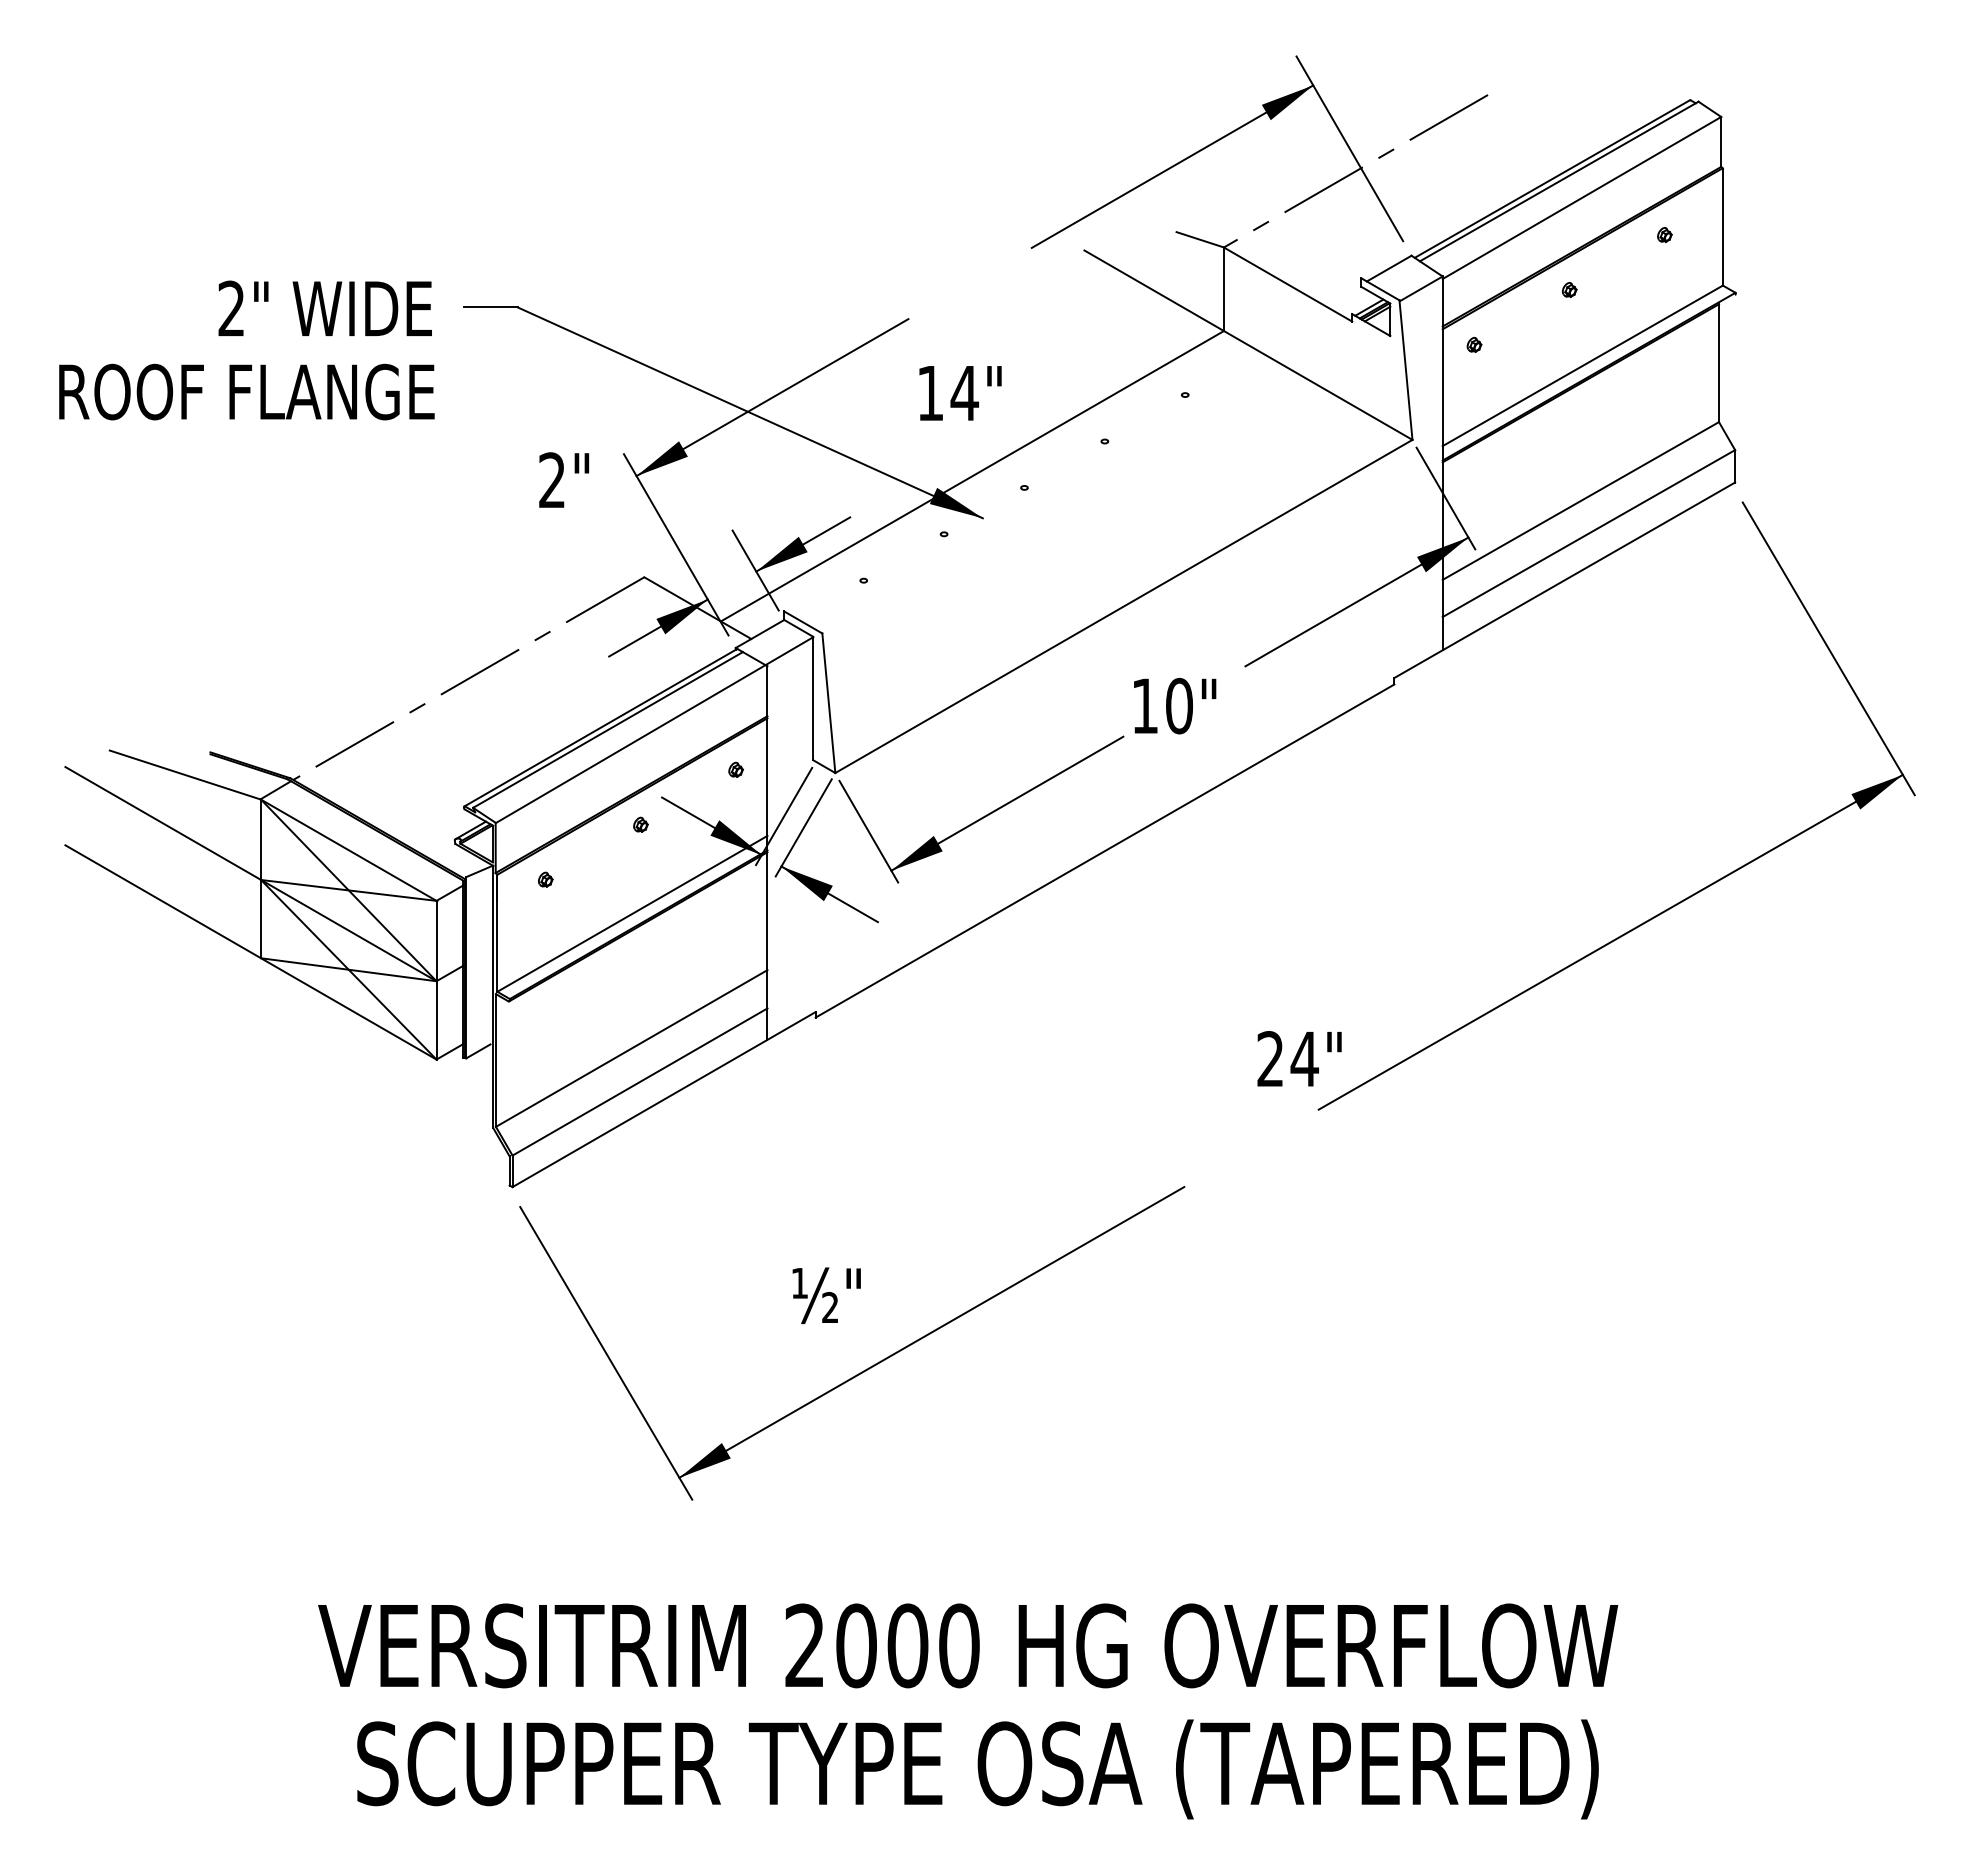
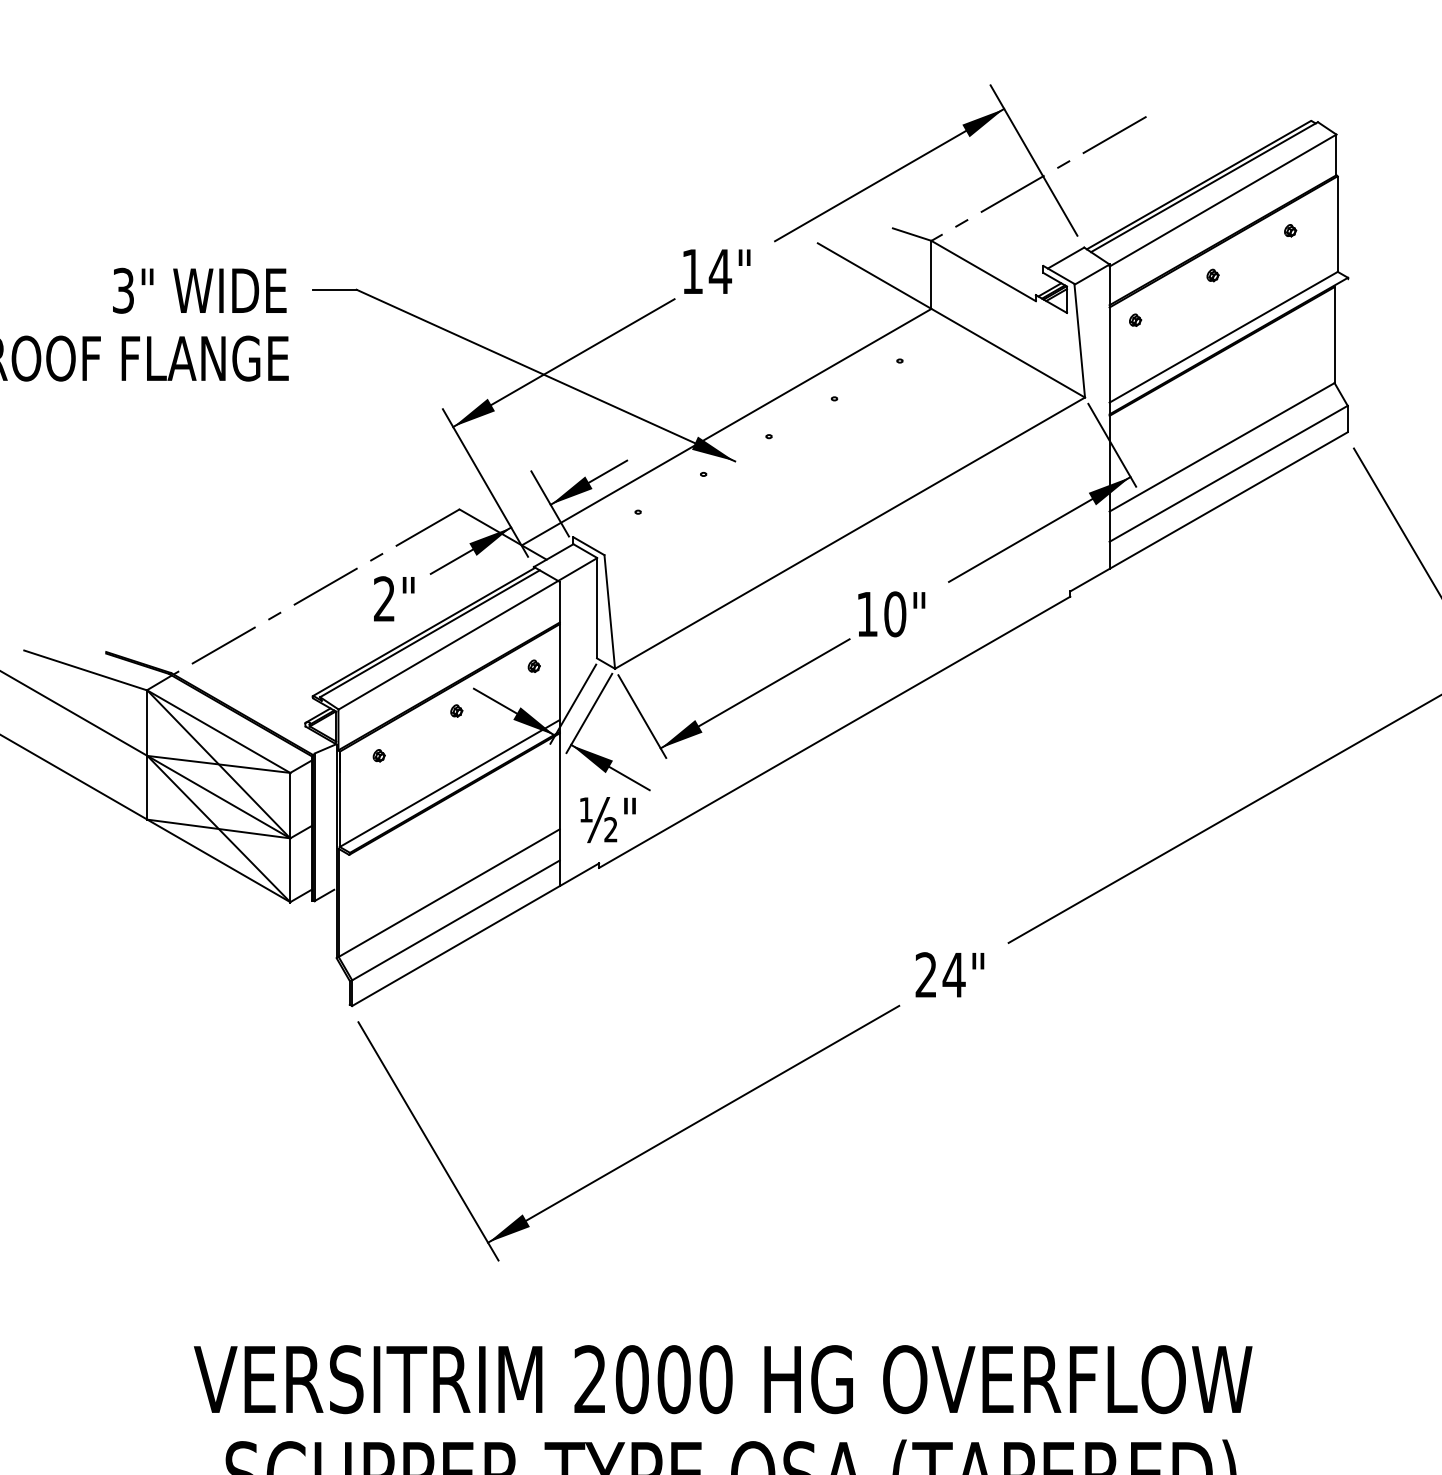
text: (231, 308) -> (123, 290), 2" -> 3"
text: (960, 393) -> (716, 271), moved
text: (564, 479) -> (394, 598), moved
text: (1299, 1058) -> (949, 974), moved
text: (826, 1295) -> (607, 819), moved

